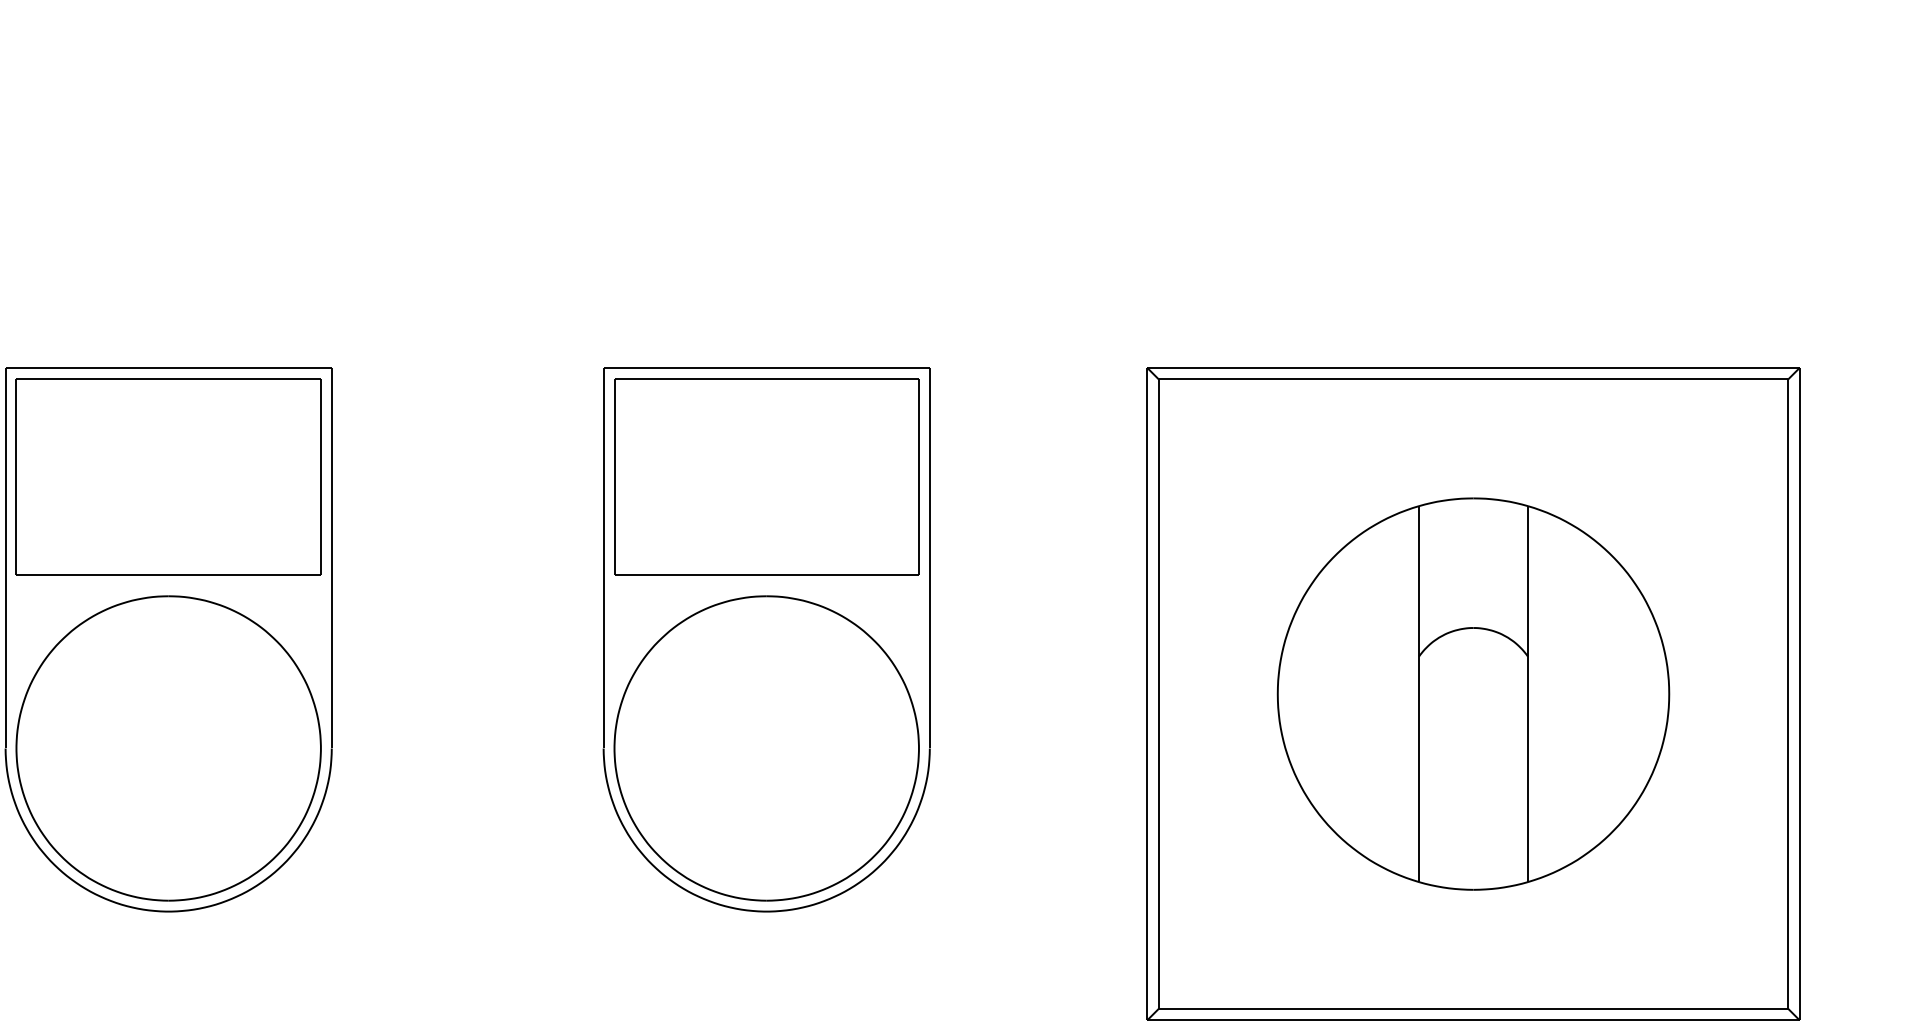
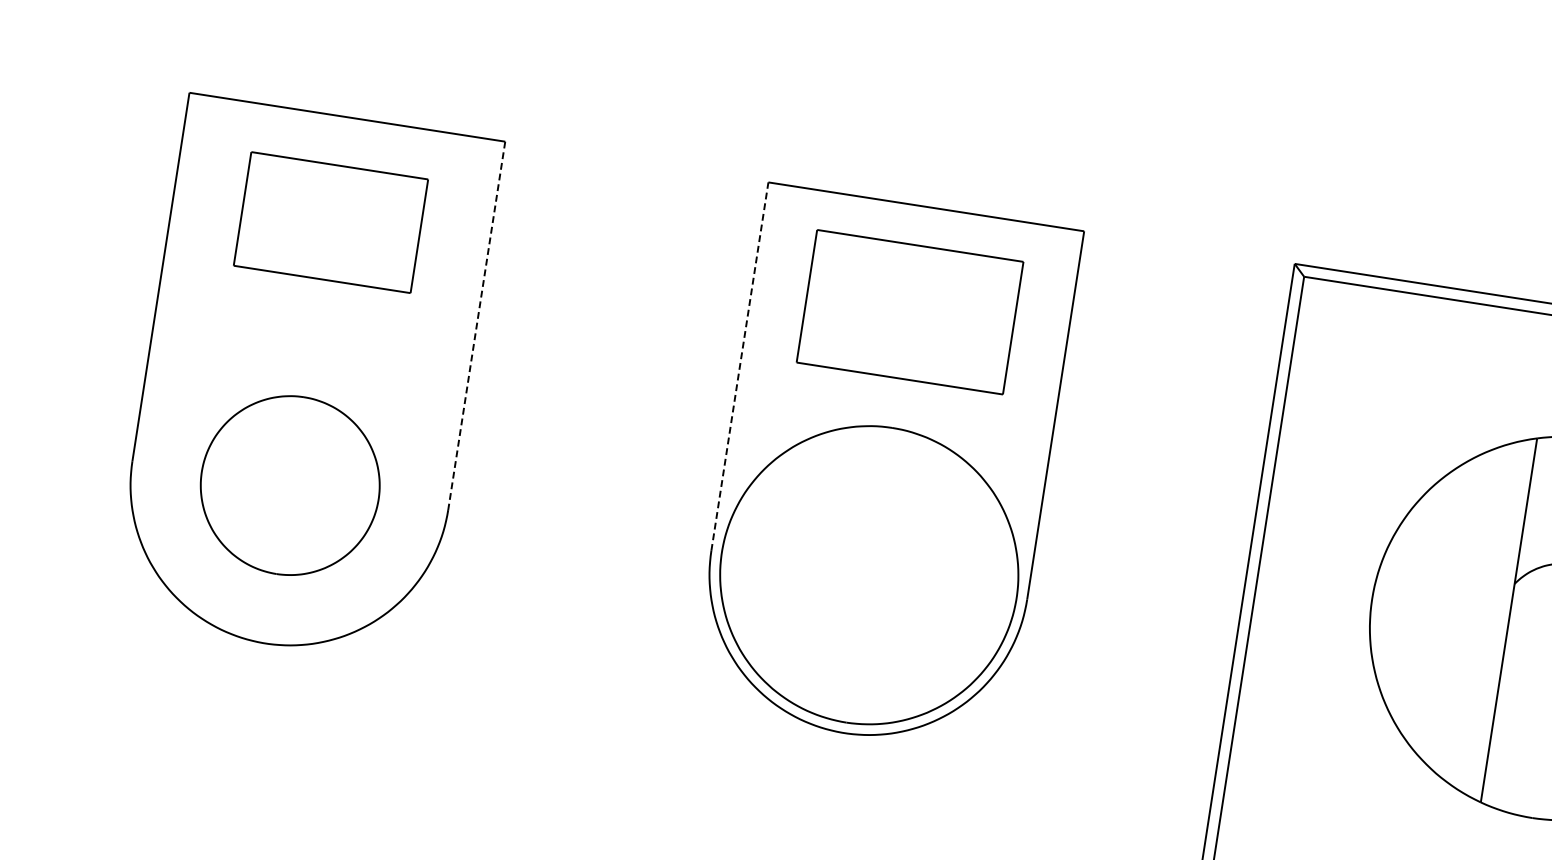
part: (168, 476) -> (330, 222), size x0.6
part: (766, 476) -> (909, 311), size x0.7
line: (603, 557) -> (739, 365), solid -> dashed
line: (331, 558) -> (476, 326), solid -> dashed
part: (168, 748) -> (290, 485), size x0.6

